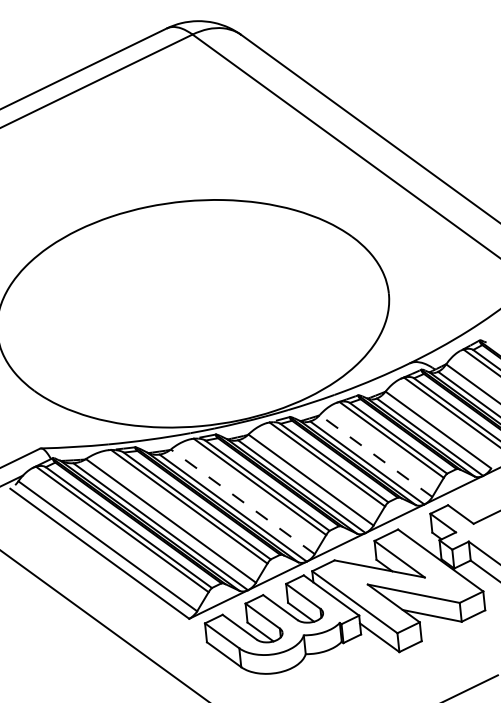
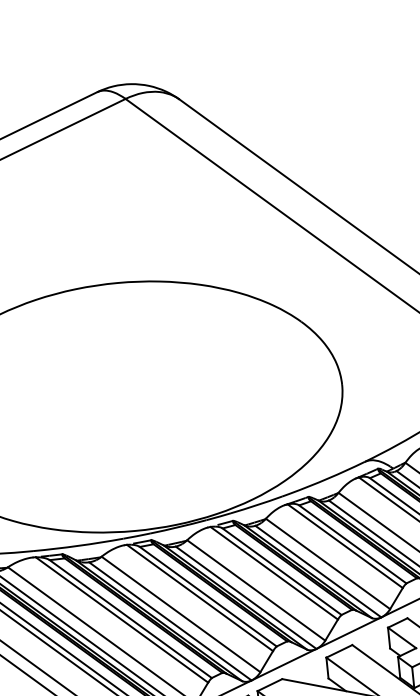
line: (376, 456) -> (328, 564), dashed -> solid
line: (242, 501) -> (180, 614), dashed -> solid

